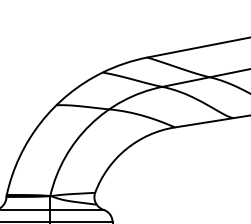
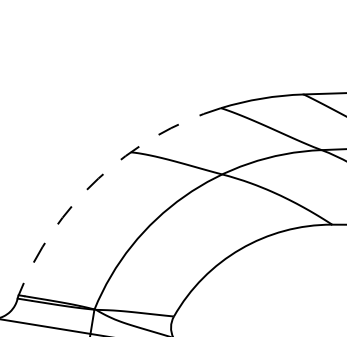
arc: (40, 122) -> (98, 177), solid -> dashed

